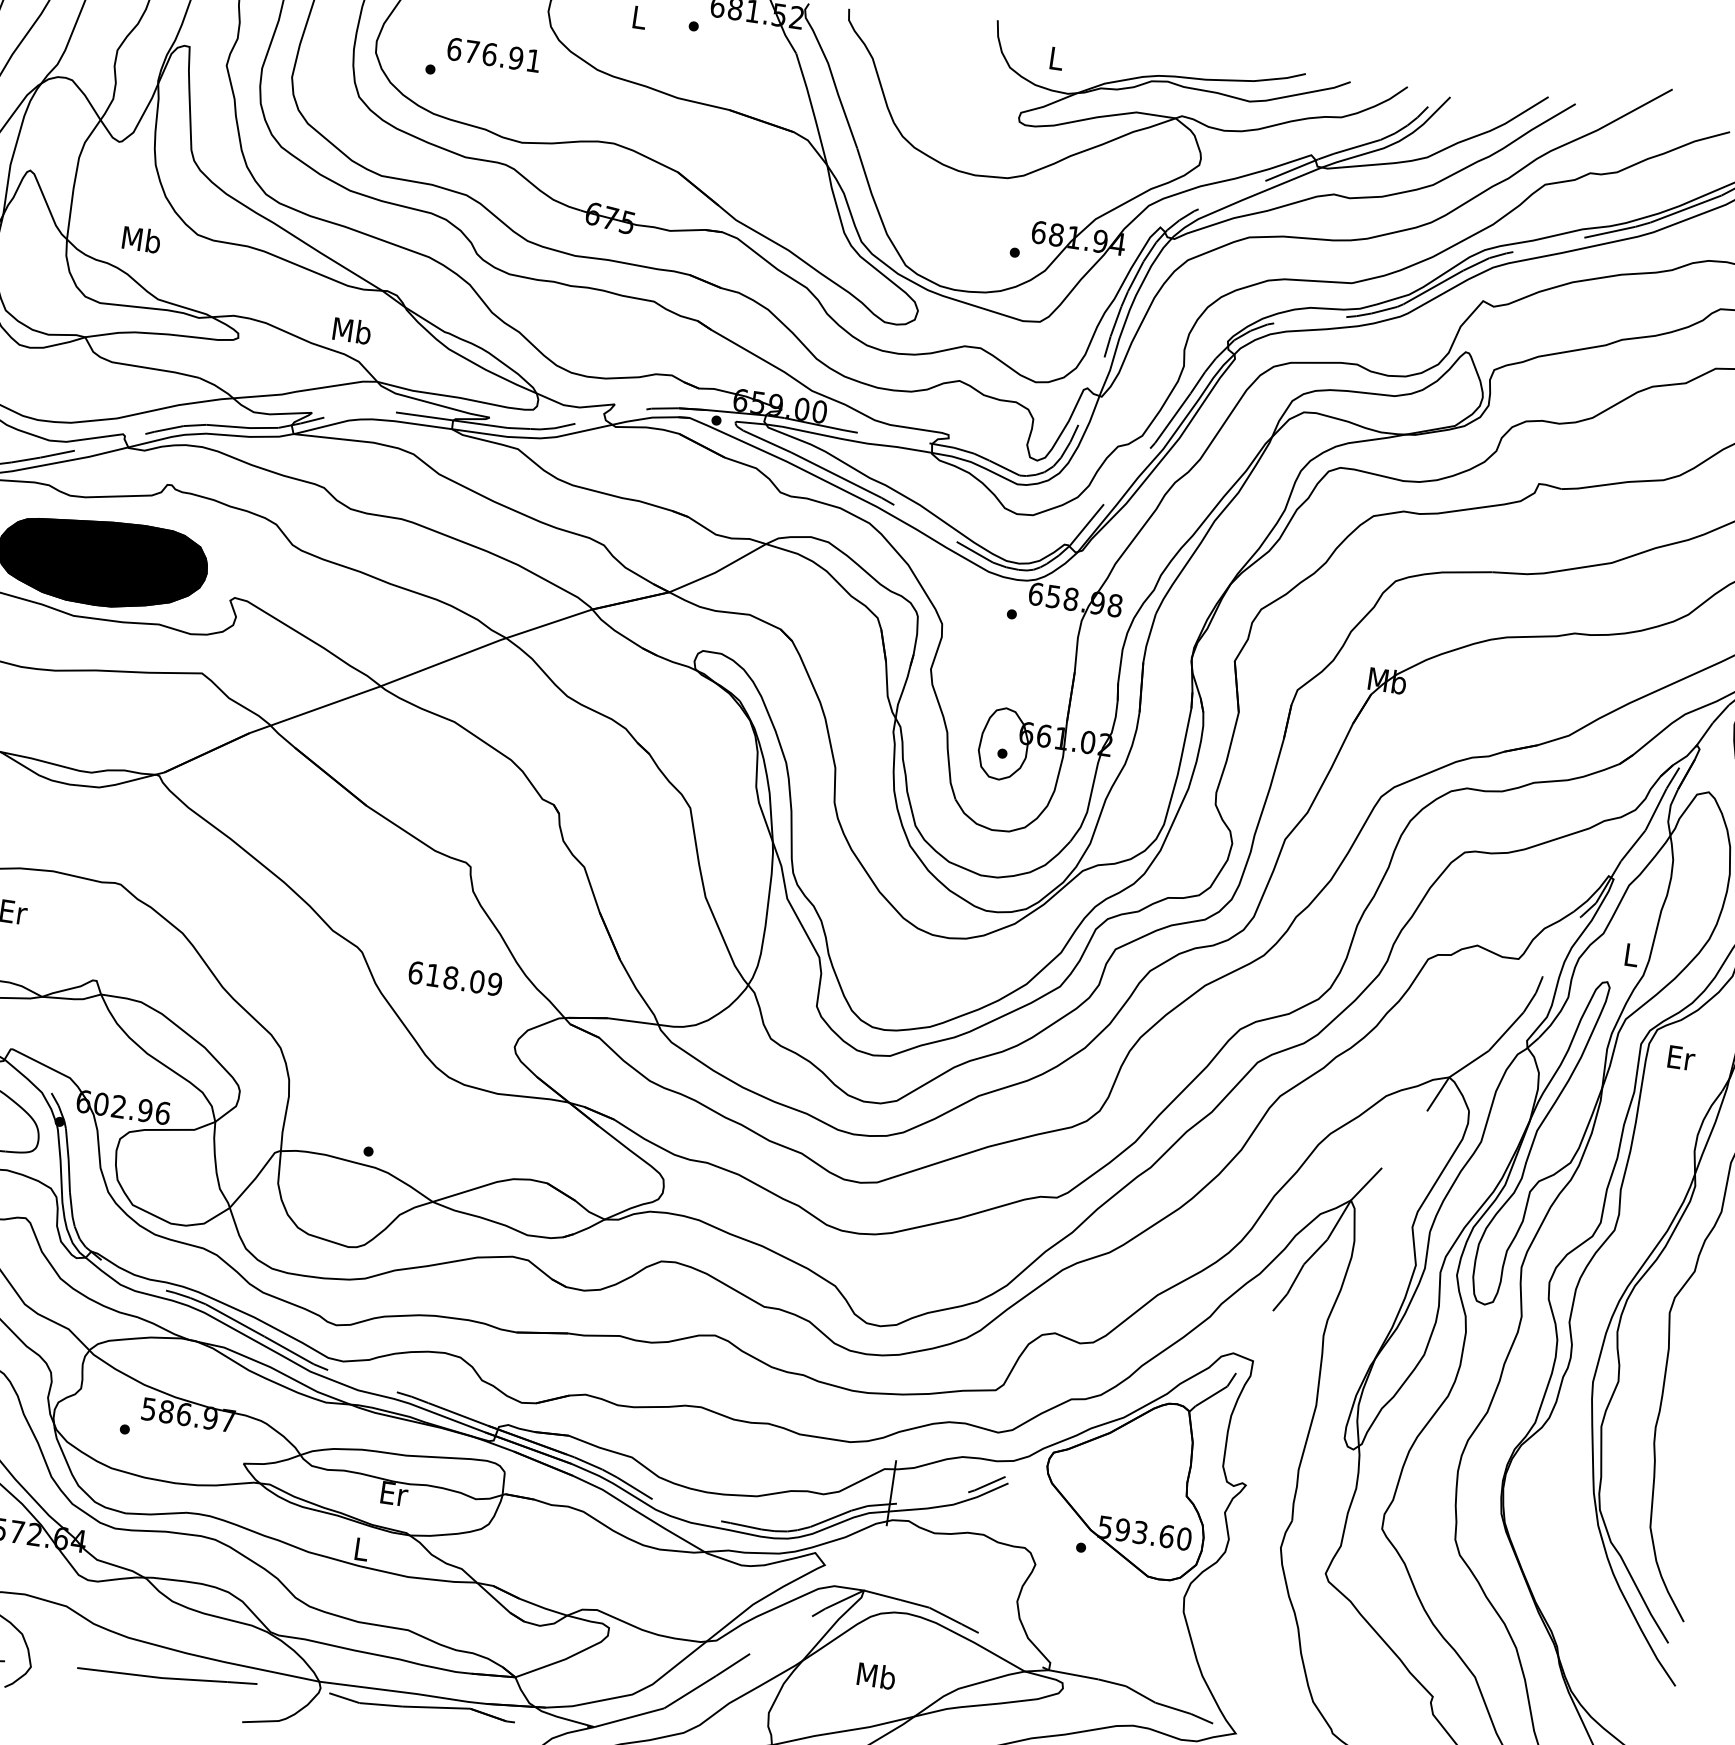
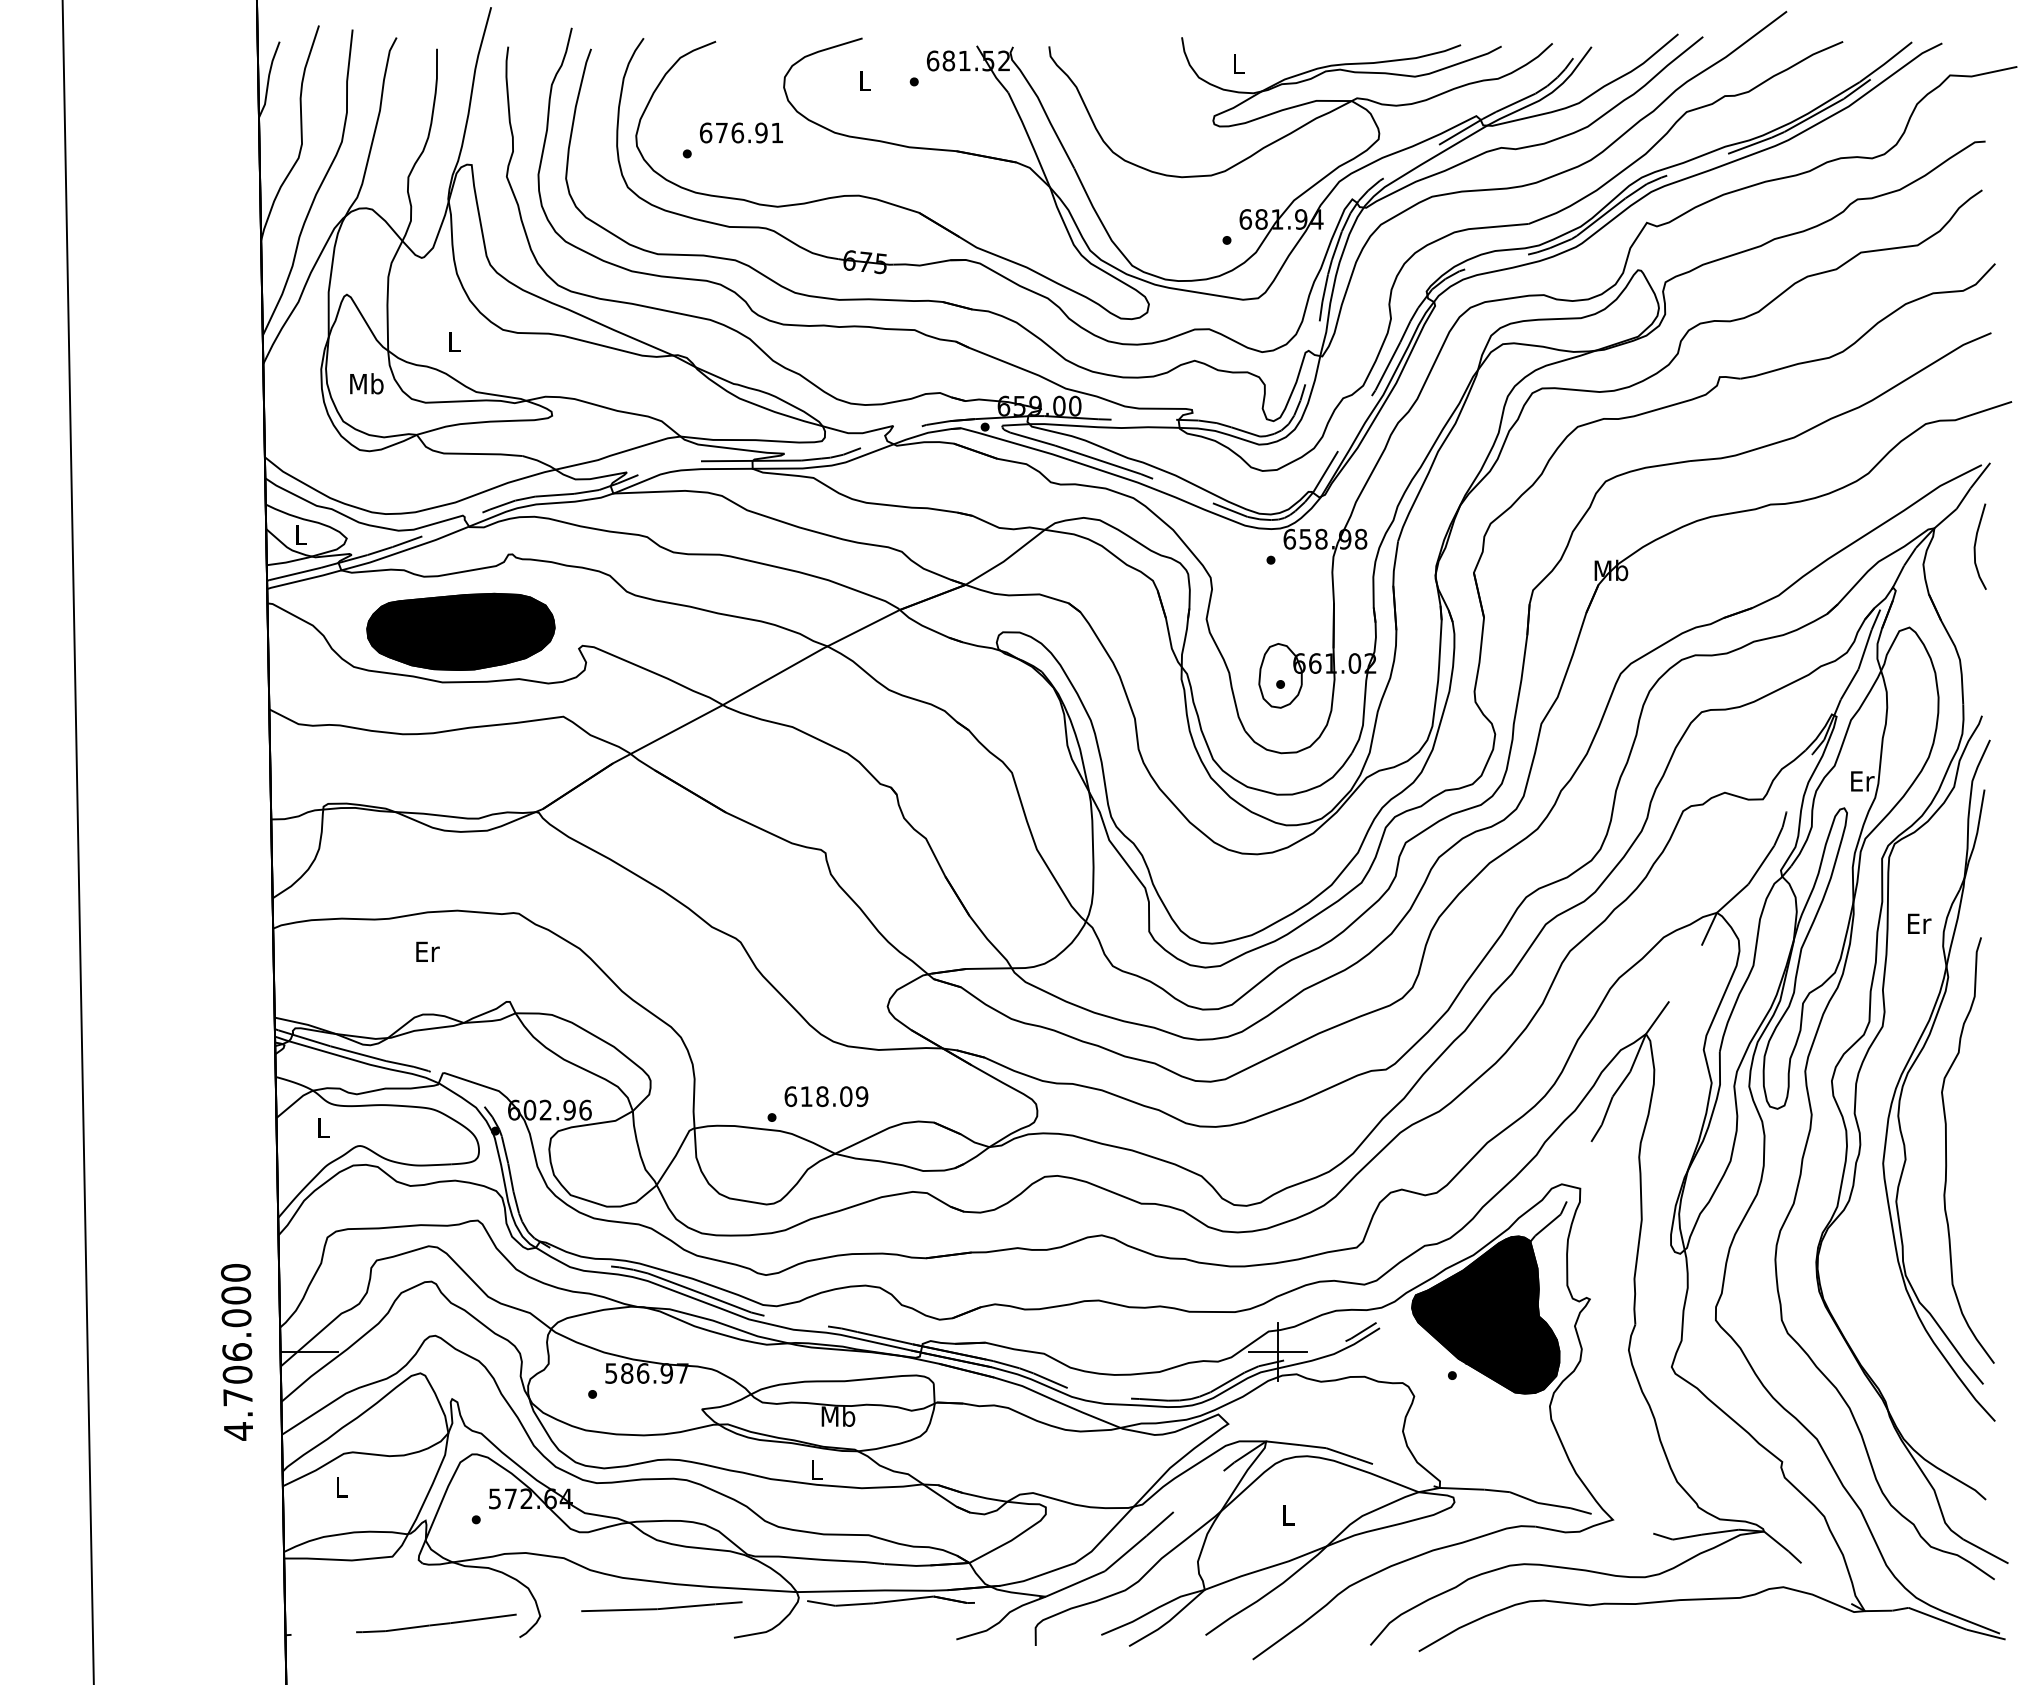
text: (140, 239) -> (453, 341), Mb -> L
text: (351, 330) -> (366, 383), moved
text: (1631, 955) -> (1862, 781), L -> Er
text: (455, 978) -> (826, 1096), moved
text: (1681, 1057) -> (1919, 923), moved
fill: (1127, 1485) -> (1485, 1314), added
line: (891, 1492) -> (1277, 1351), added
text: (393, 1493) -> (838, 1416), Er -> Mb
text: (875, 1675) -> (1287, 1514), Mb -> L

